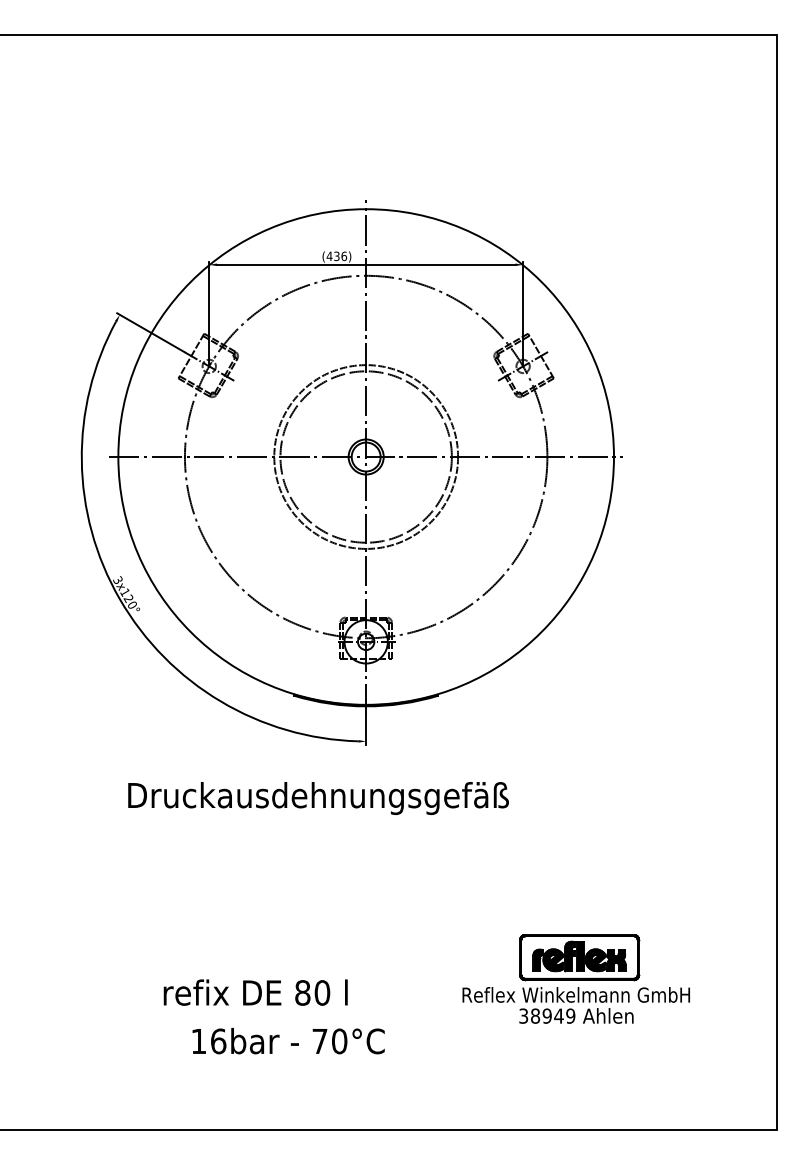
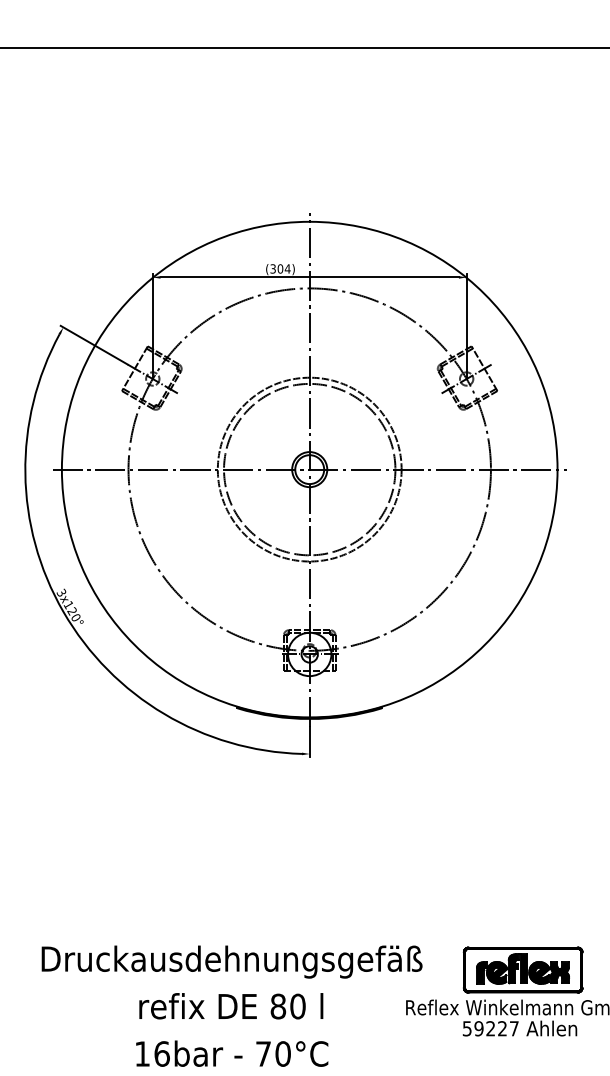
text: (336, 256) -> (280, 269), (436) -> (304)
text: (318, 798) -> (232, 962), moved
text: (255, 992) -> (231, 1006), moved
text: (547, 1015) -> (491, 1028), 38949 -> 59227

